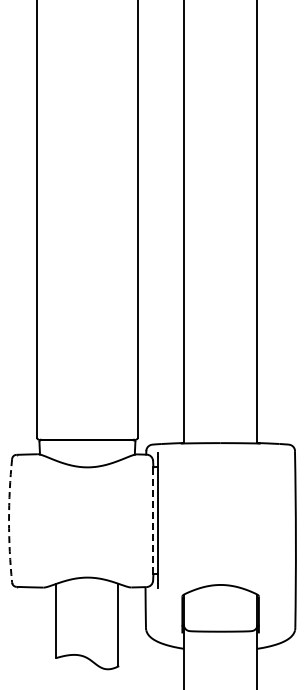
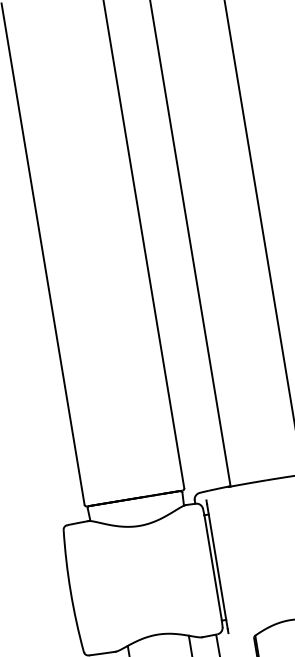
arc: (9, 520) -> (71, 591), dashed -> solid
line: (153, 520) -> (213, 567), dashed -> solid

